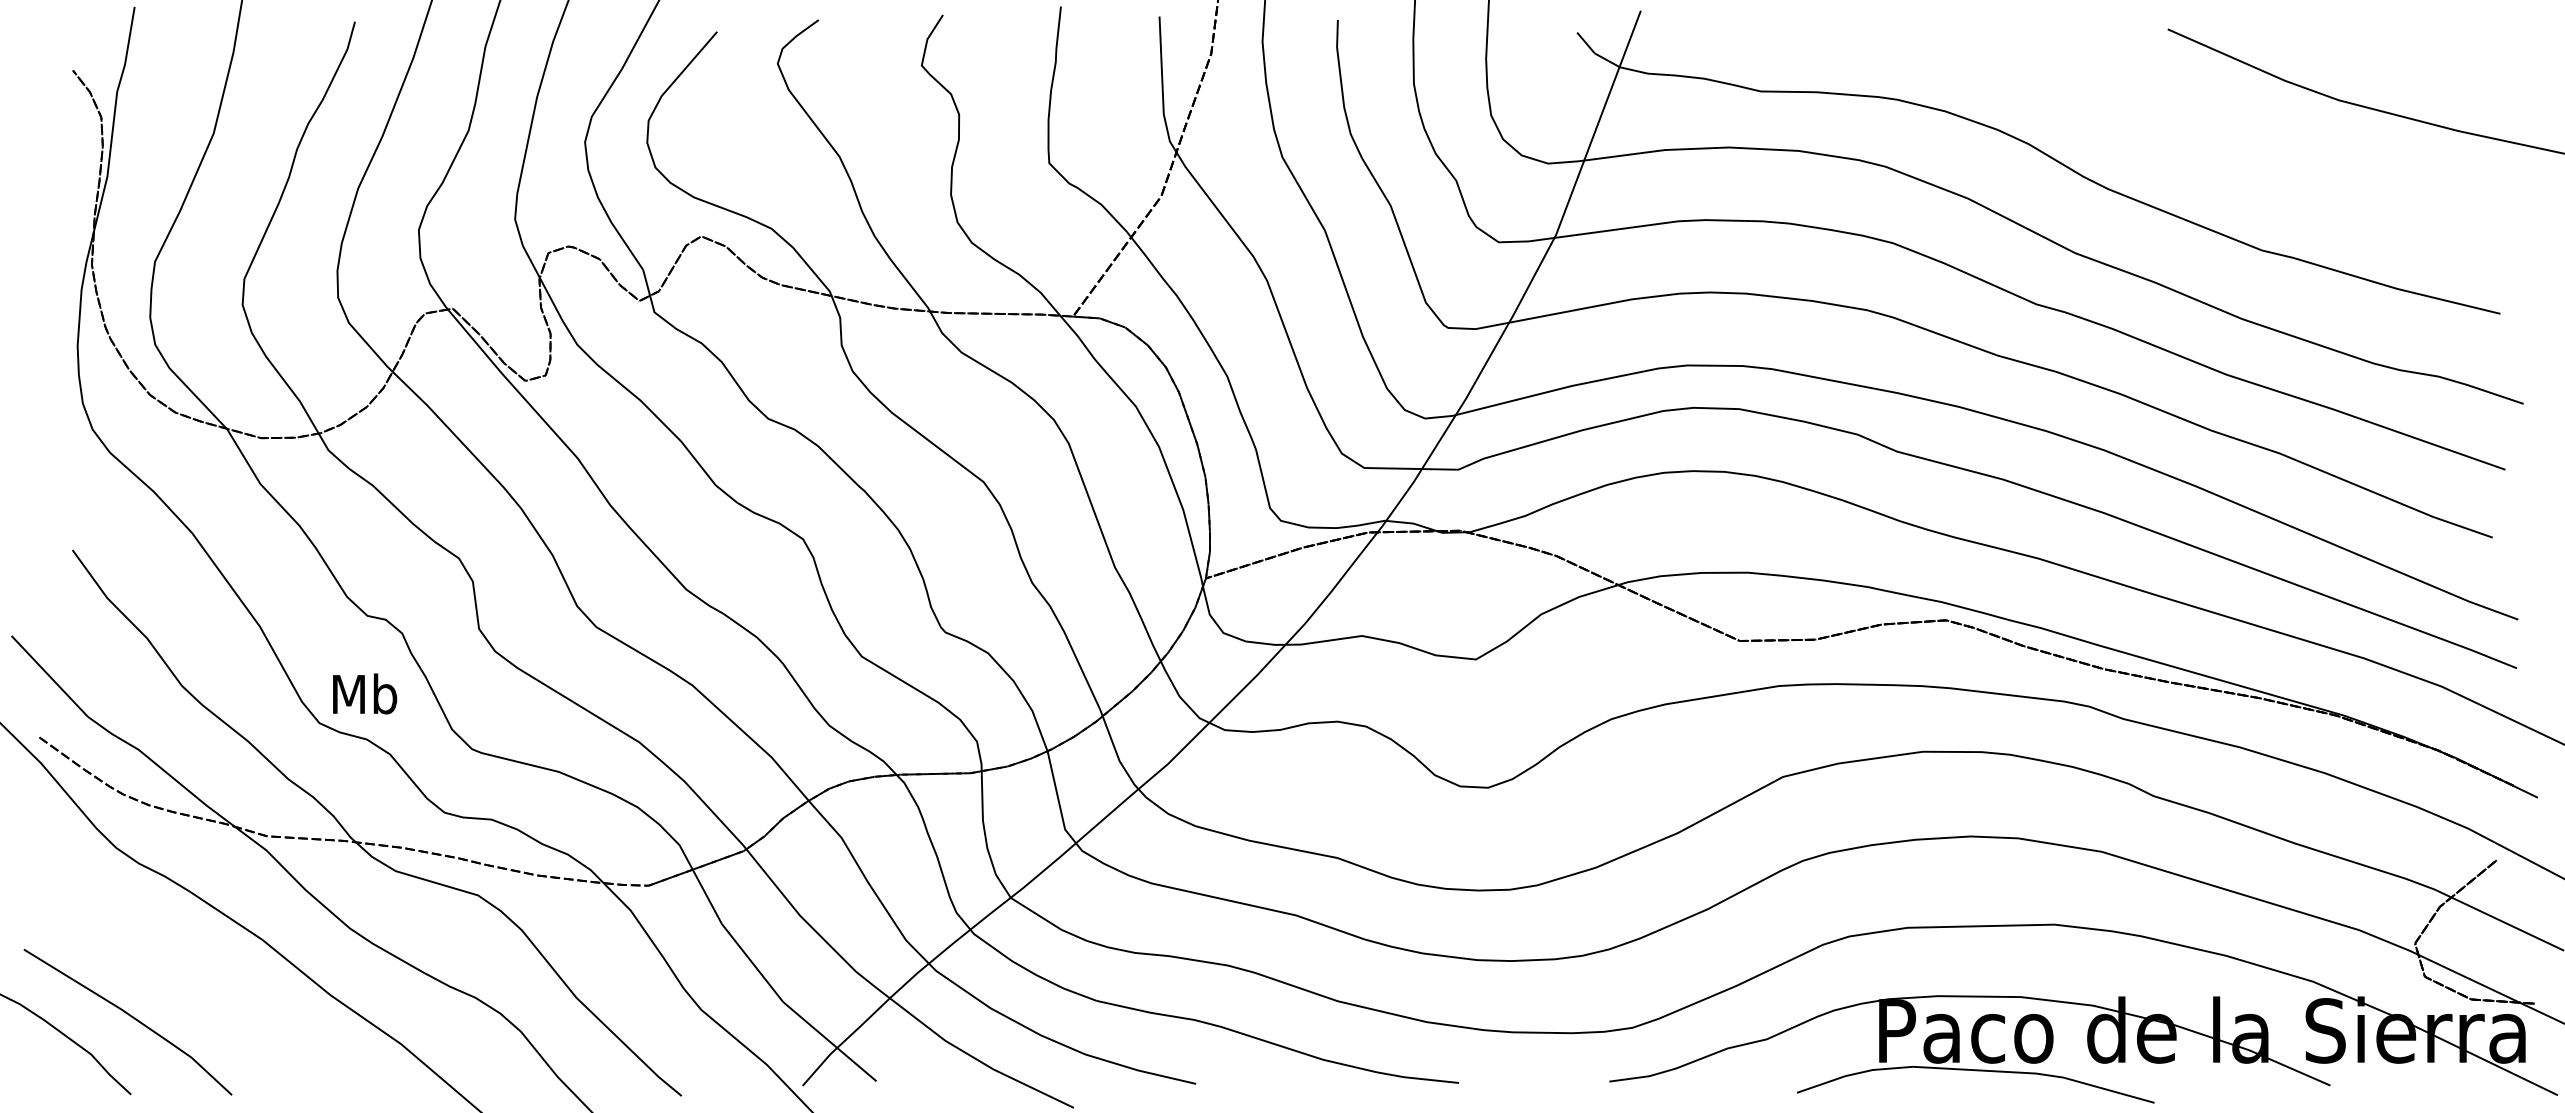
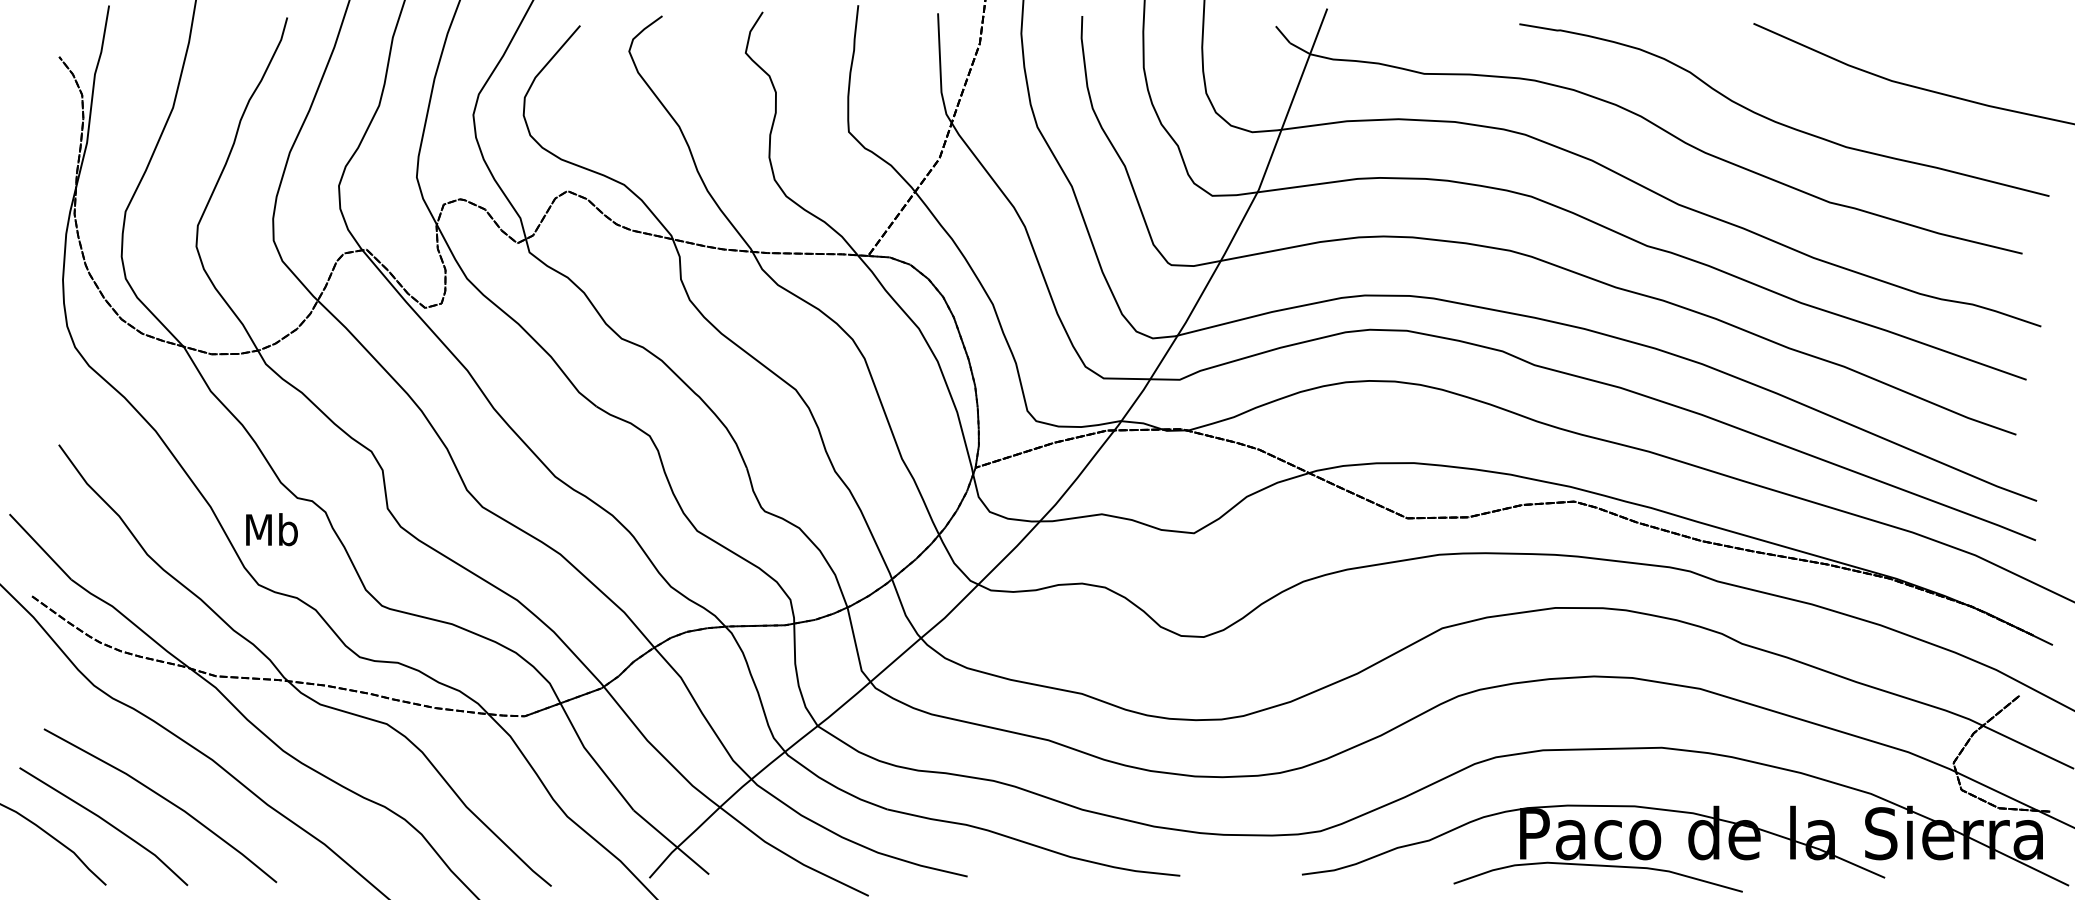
curve: (2197, 150) -> (1777, 121), added
text: (365, 693) -> (272, 529), moved
line: (201, 987) -> (163, 798), added

